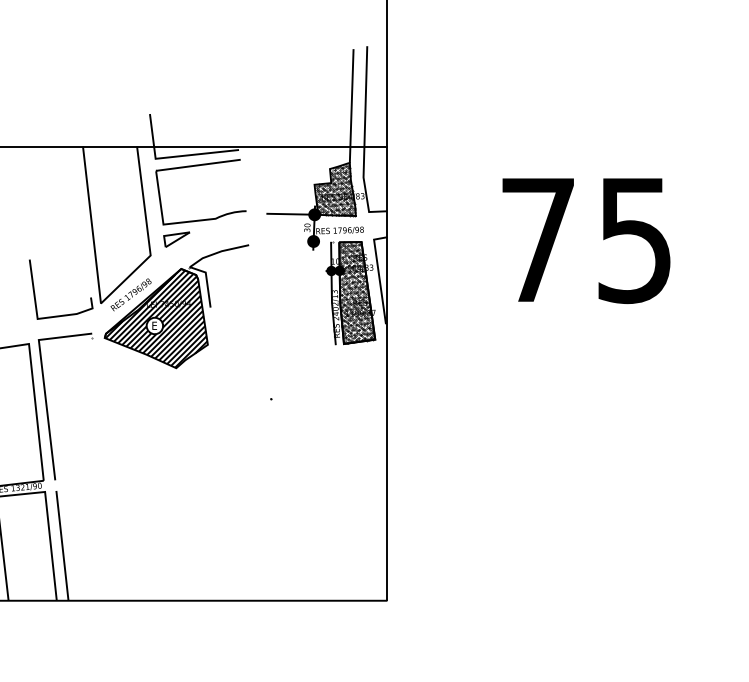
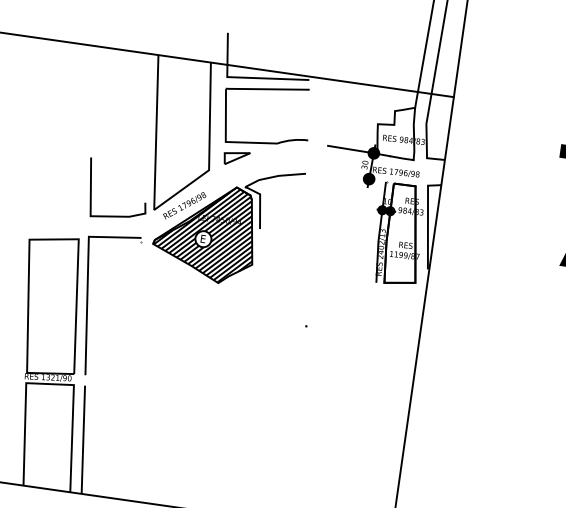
hatch: (335, 189) -> (397, 131), removed
hatch: (356, 292) -> (403, 234), removed

